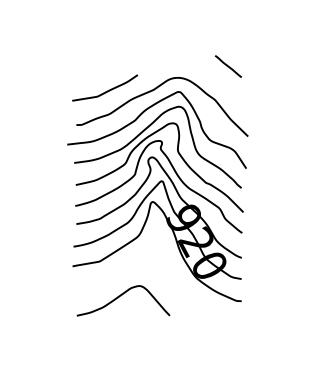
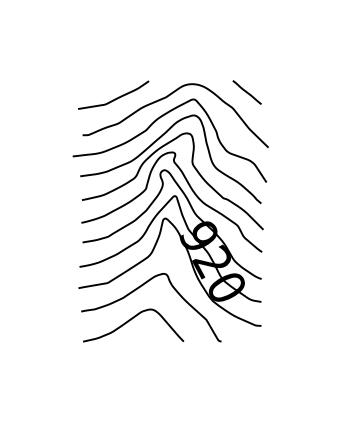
line: (228, 66) -> (247, 92), moved
curve: (129, 266) -> (140, 288), added

